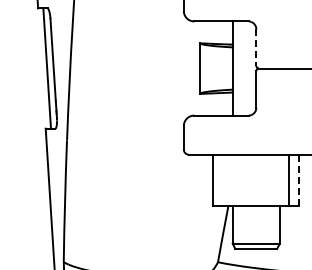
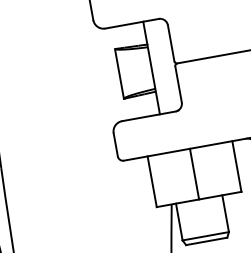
line: (256, 48) -> (171, 44), dashed -> solid
line: (289, 180) -> (194, 174), moved
line: (299, 180) -> (237, 166), dashed -> solid

